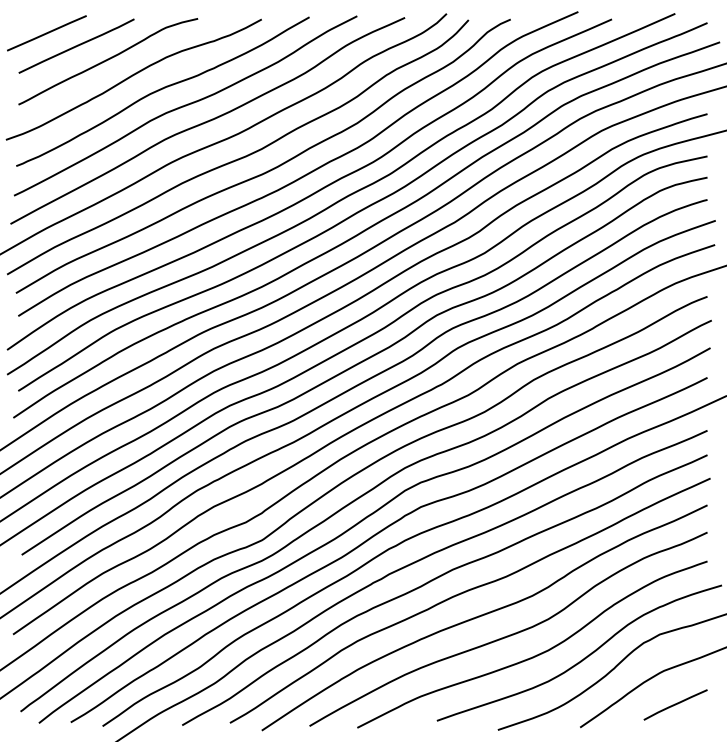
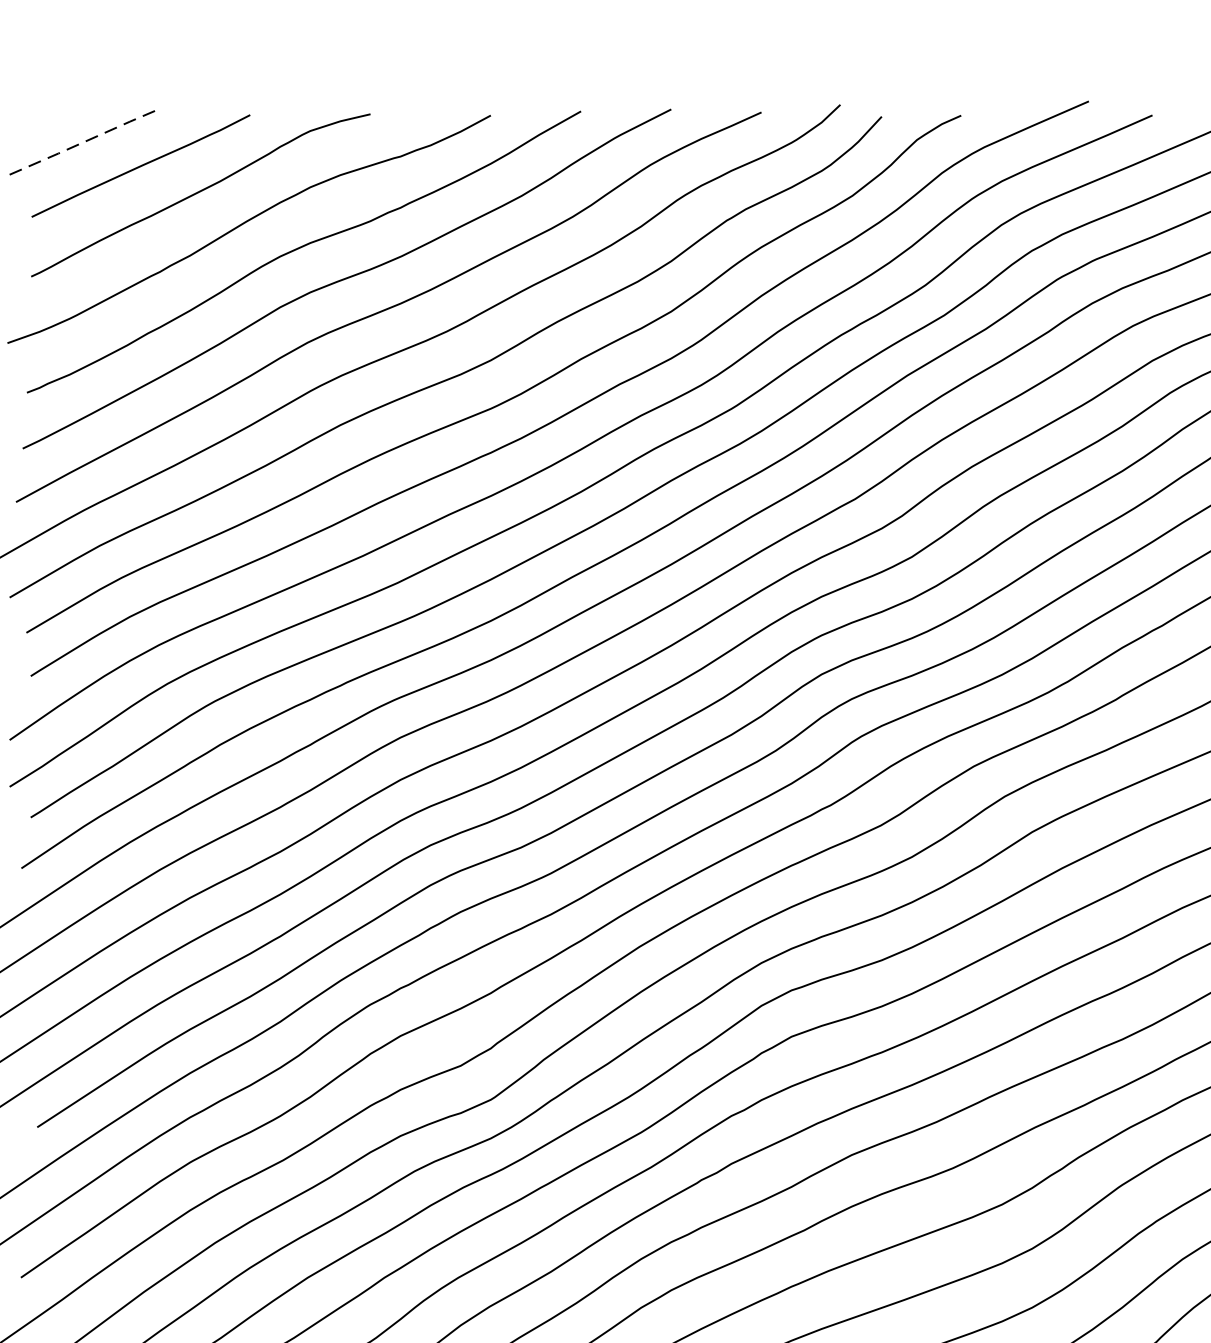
line: (47, 33) -> (85, 142), solid -> dashed

